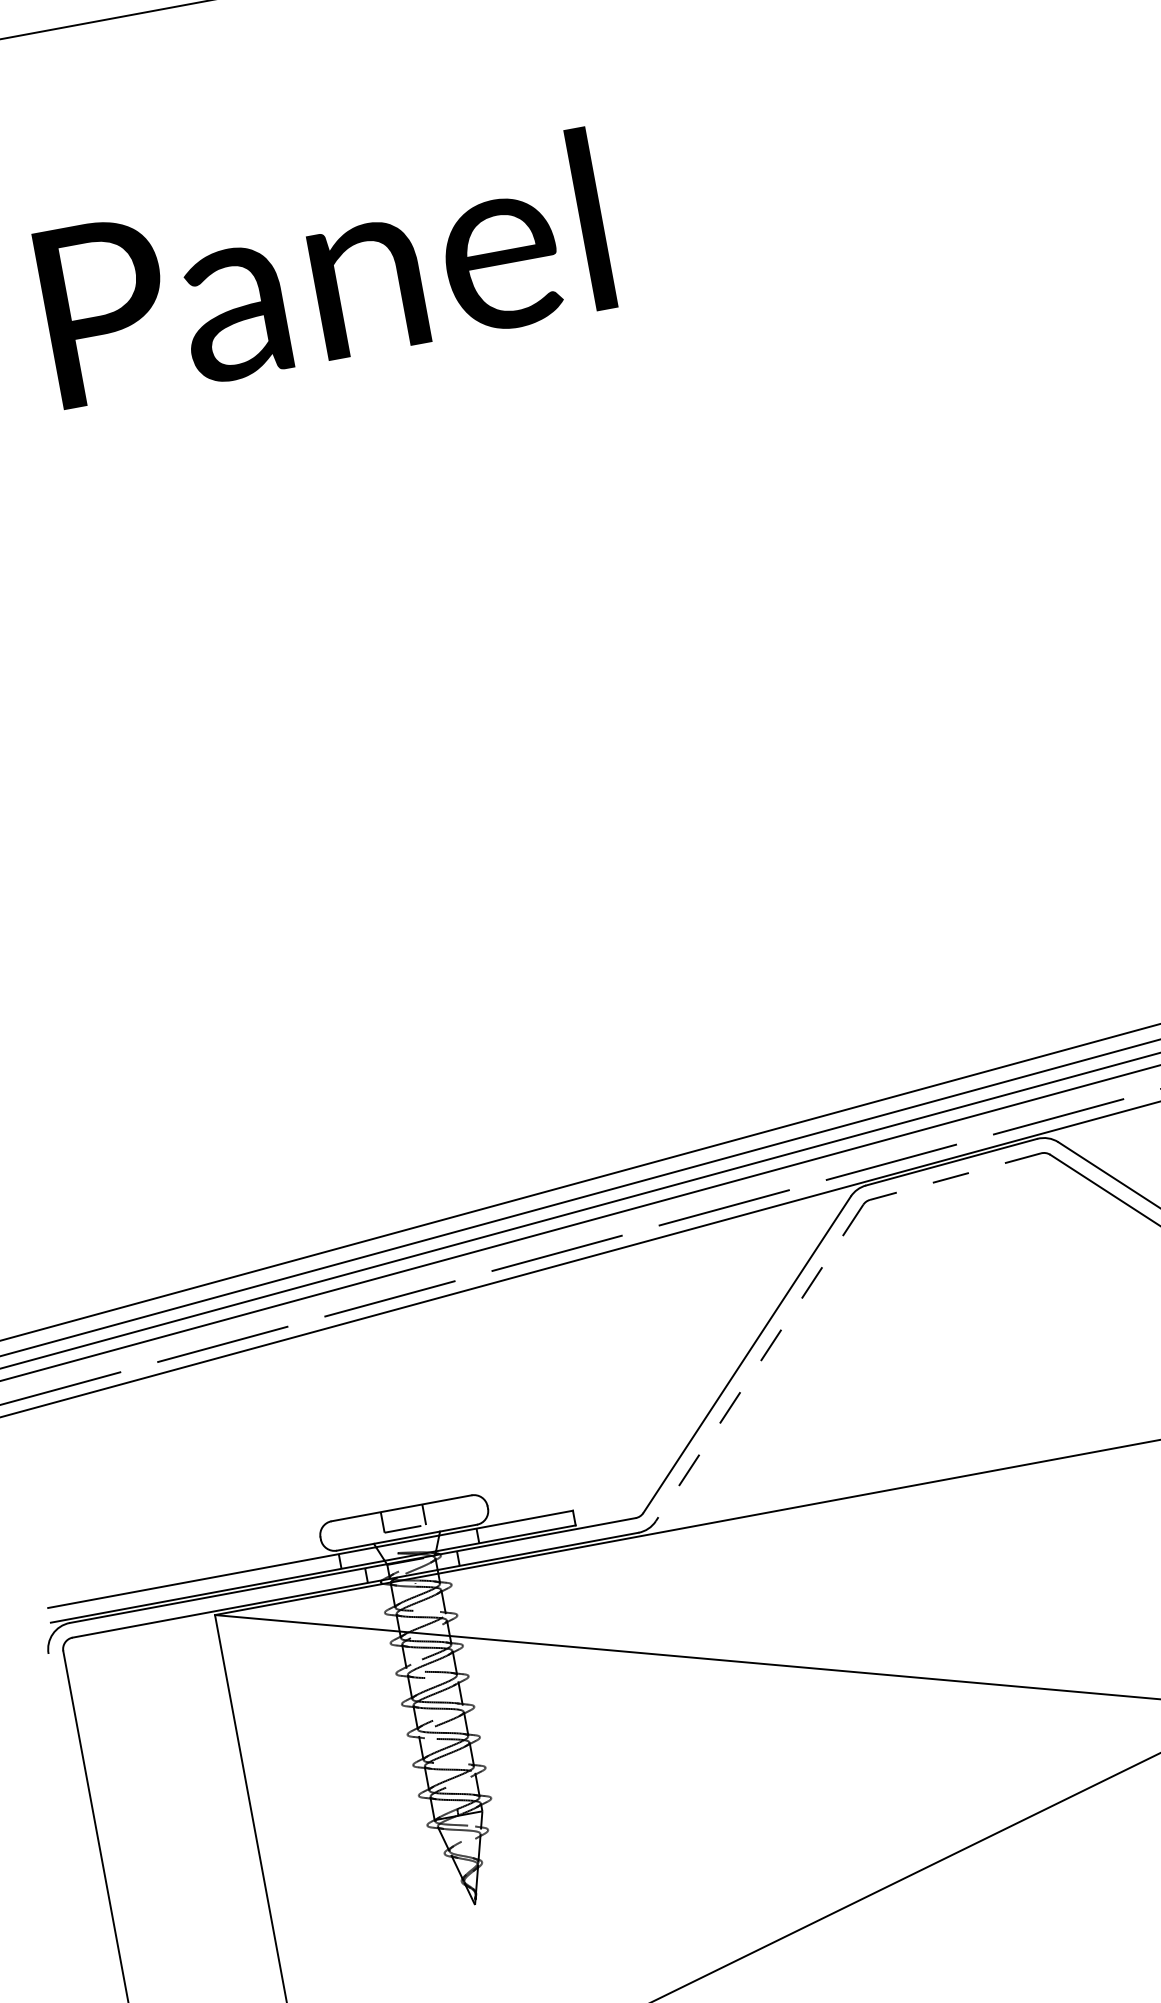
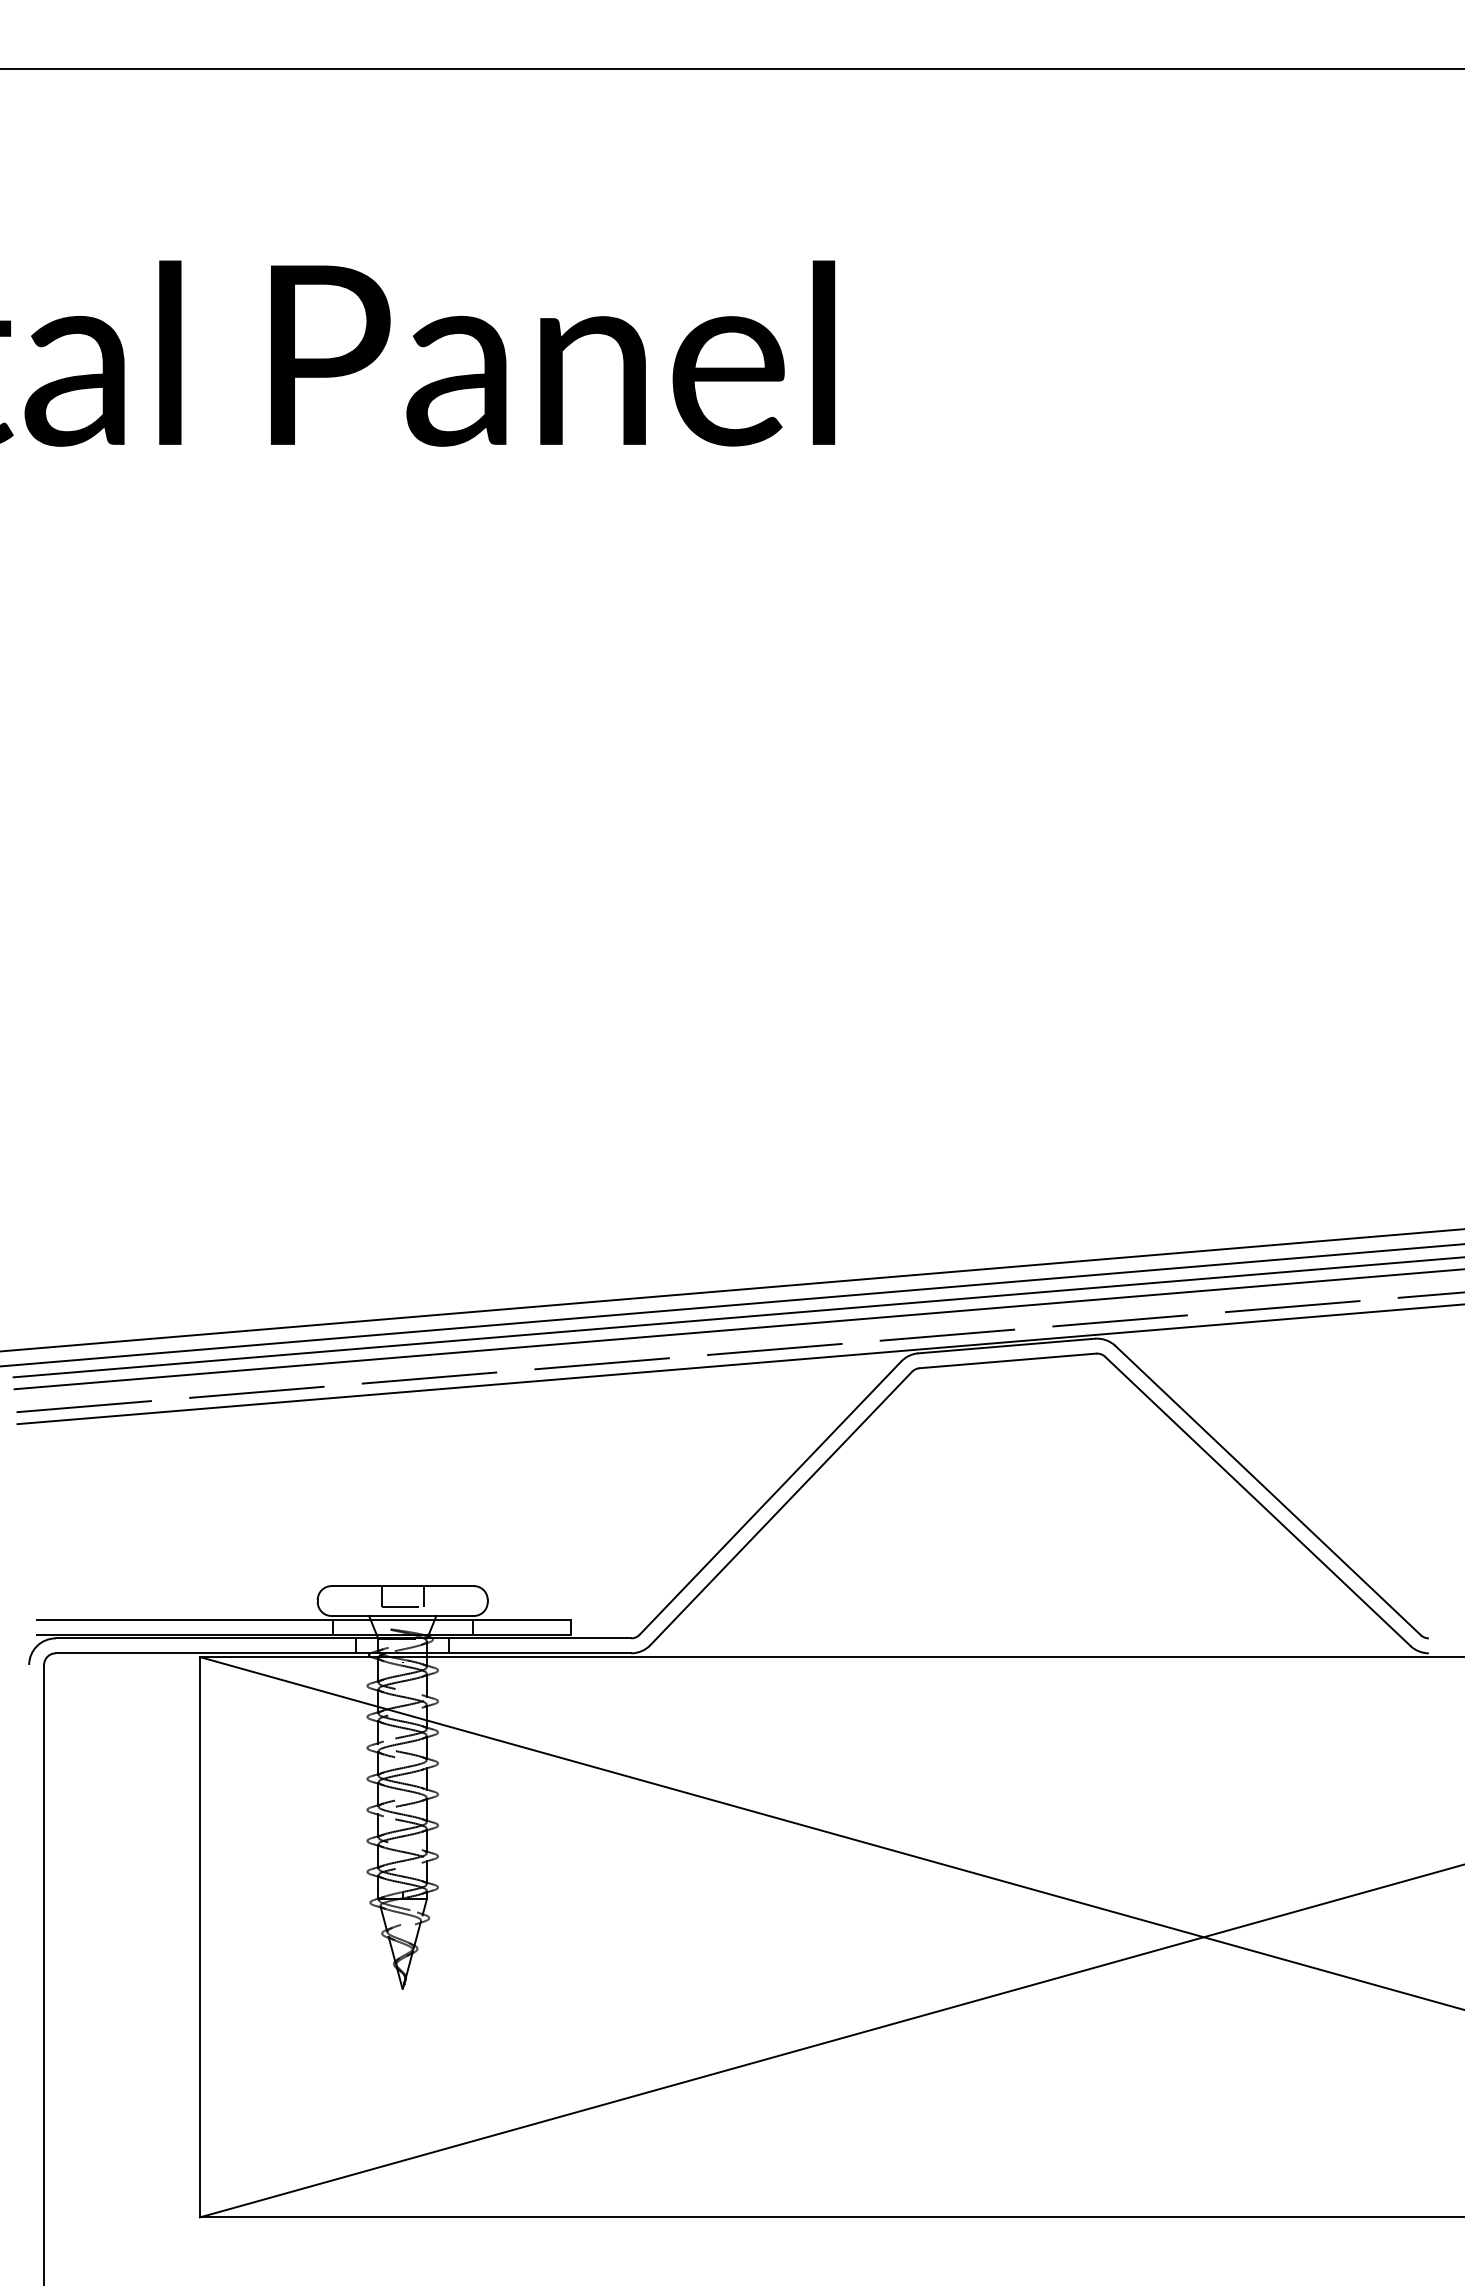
line: (955, 1176) -> (1007, 1360), dashed -> solid
line: (758, 1363) -> (780, 1508), dashed -> solid

